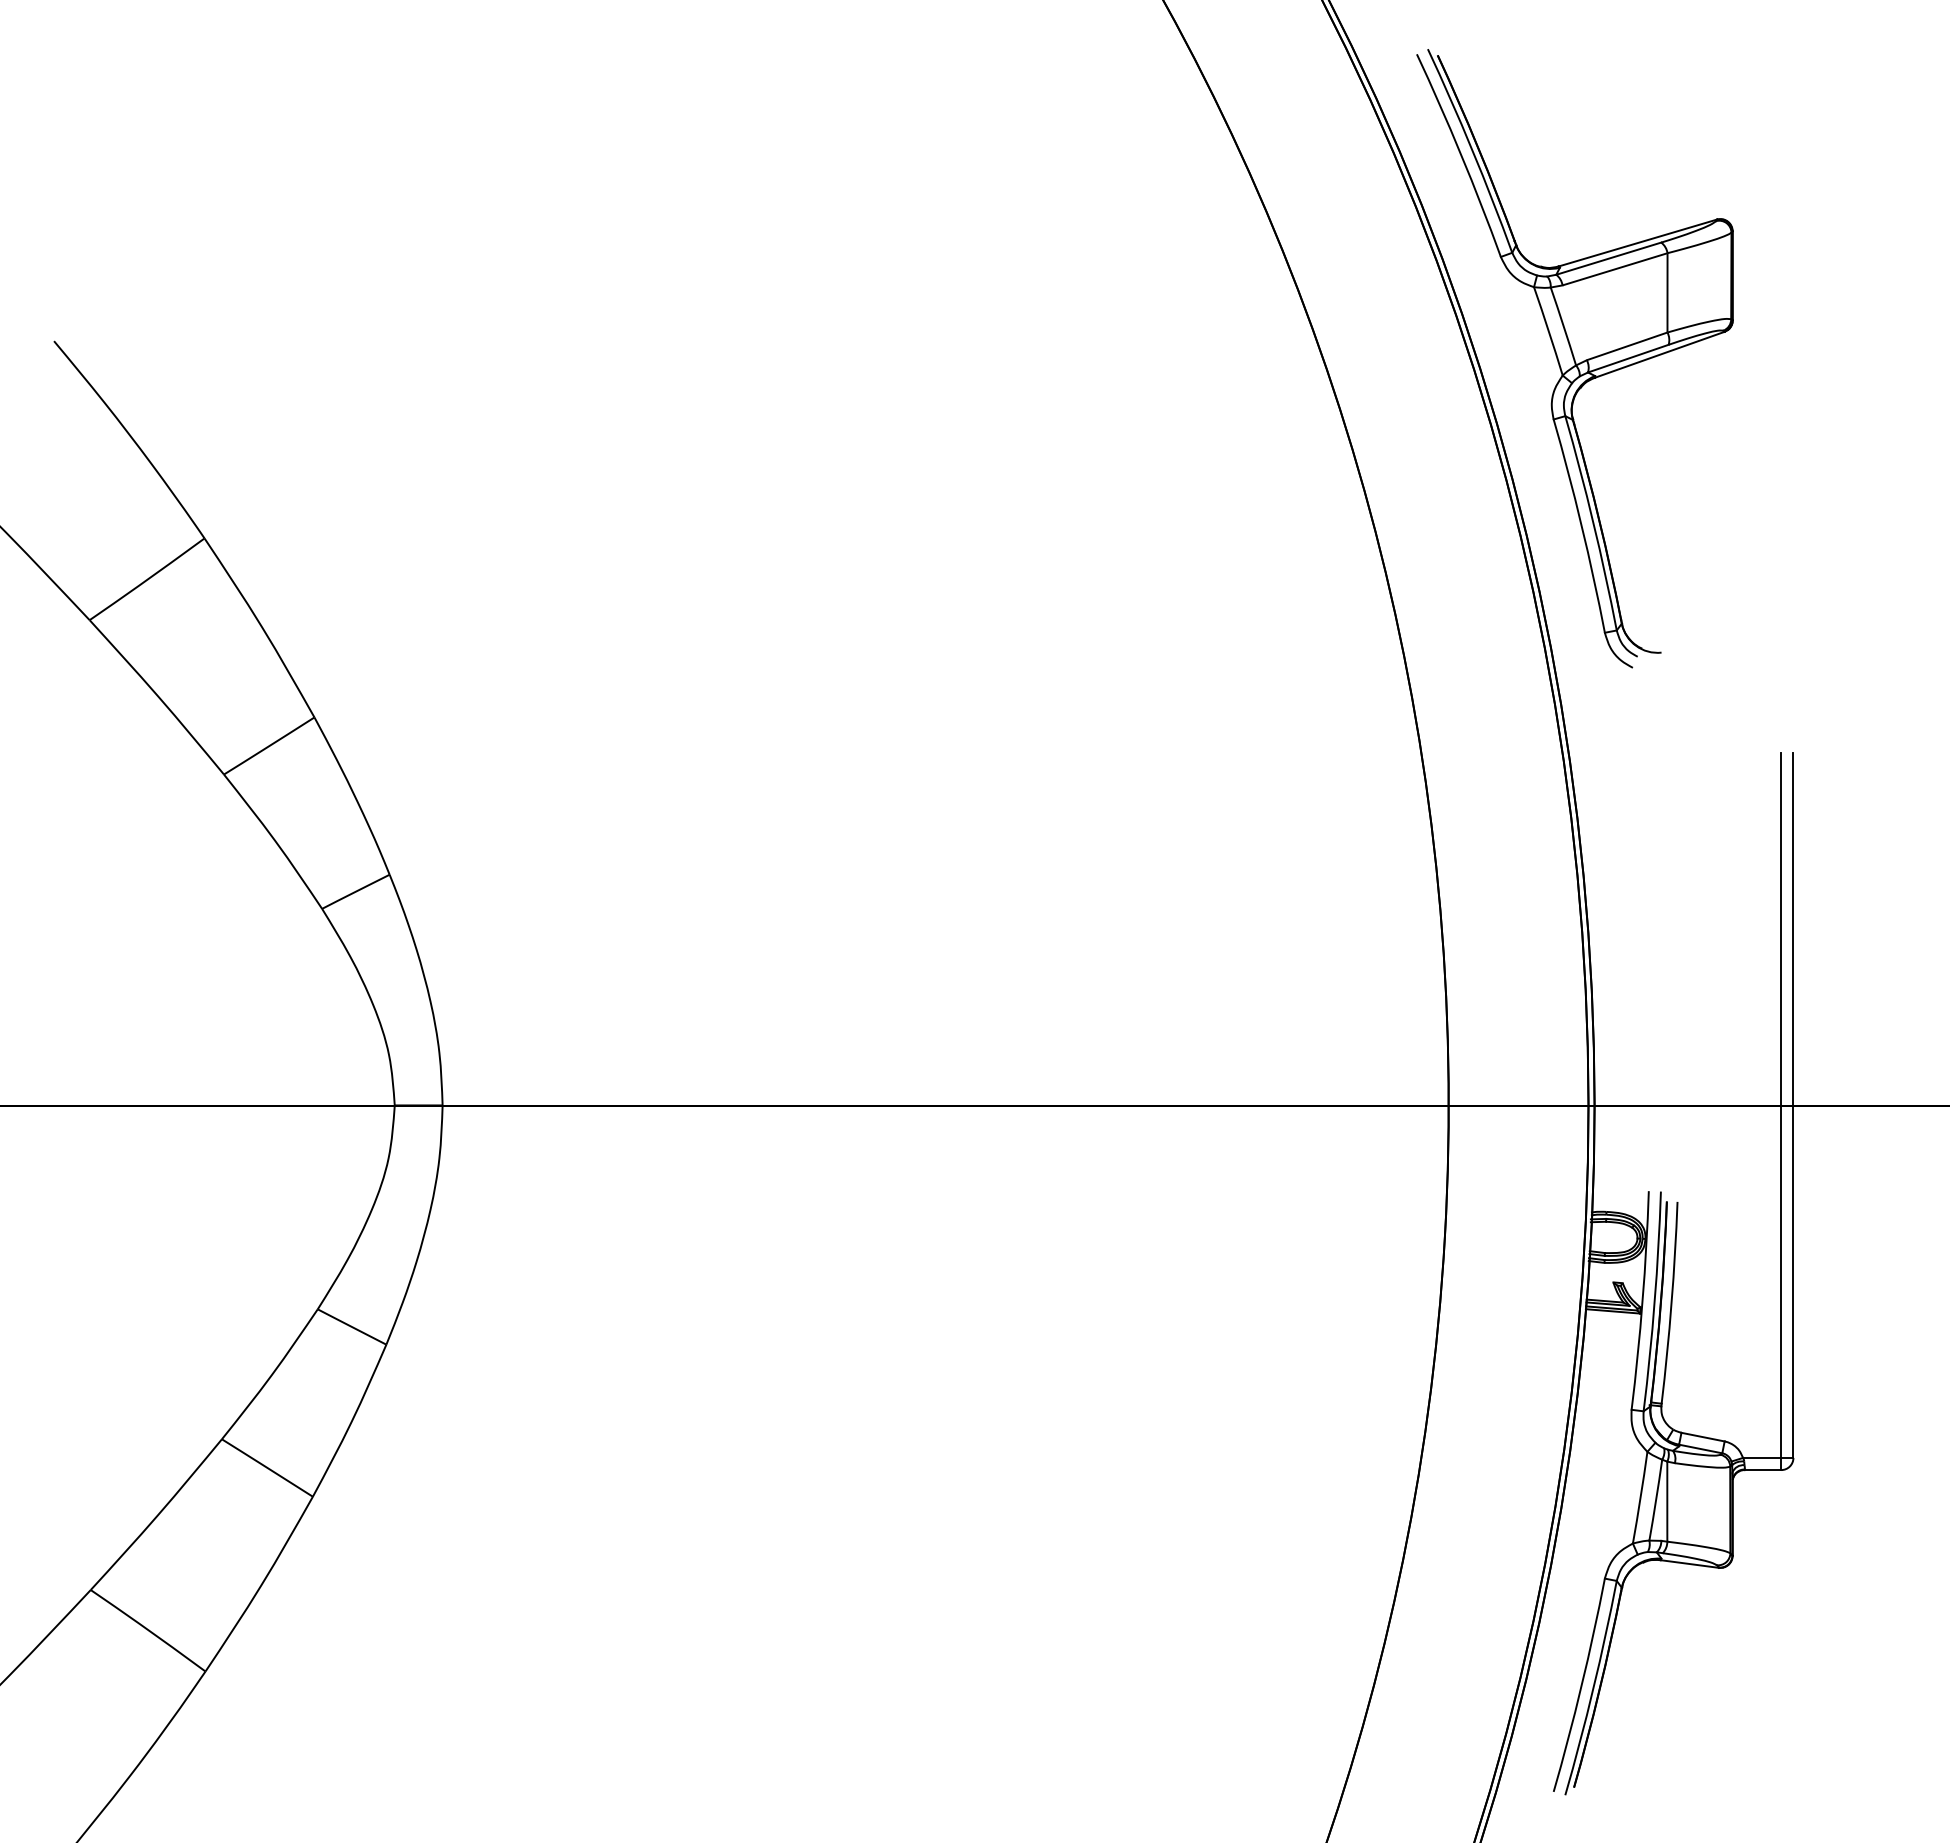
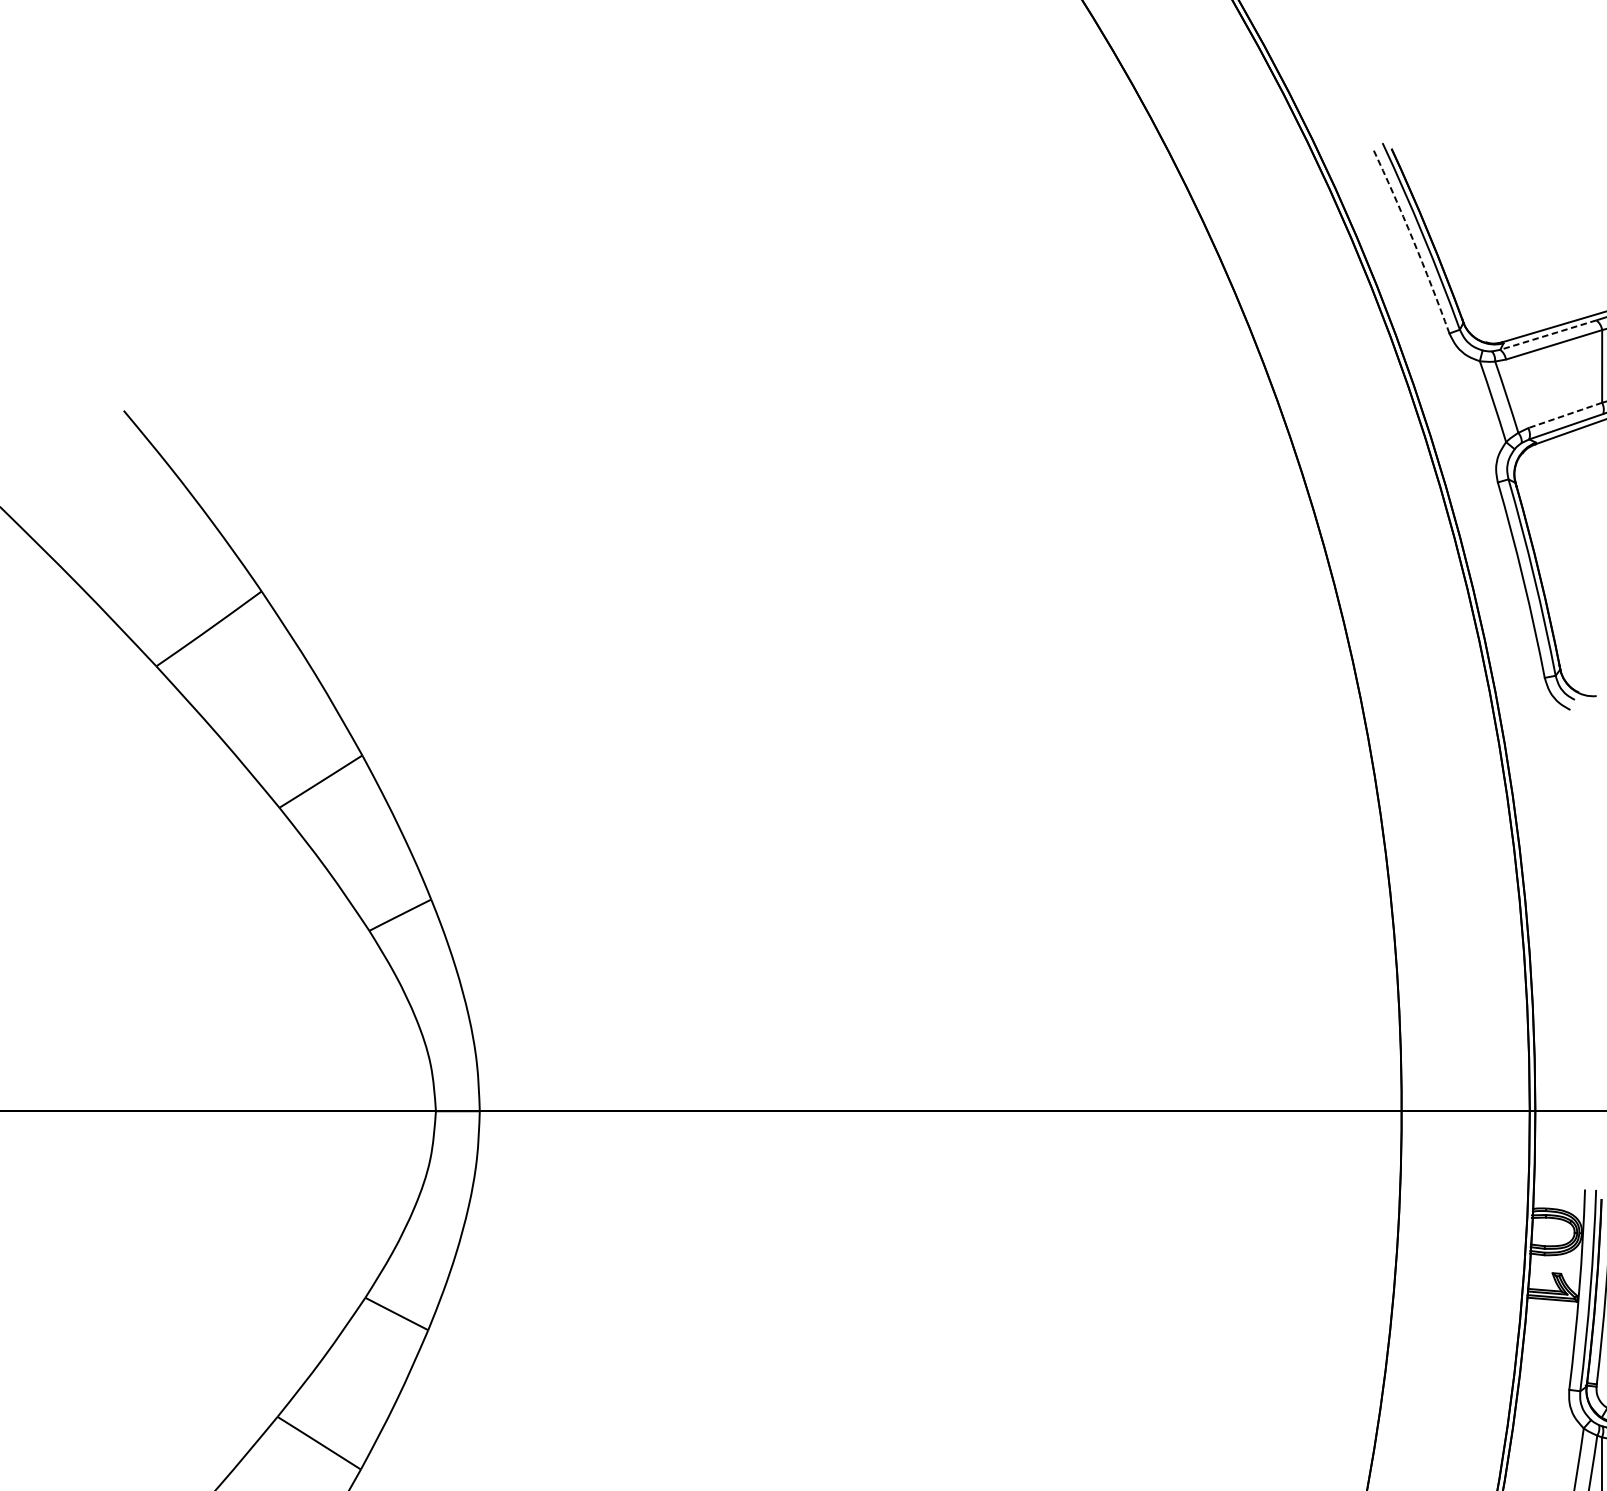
arc: (1461, 154) -> (1413, 239), solid -> dashed
line: (1608, 258) -> (1548, 334), solid -> dashed
line: (1627, 346) -> (1565, 415), solid -> dashed

